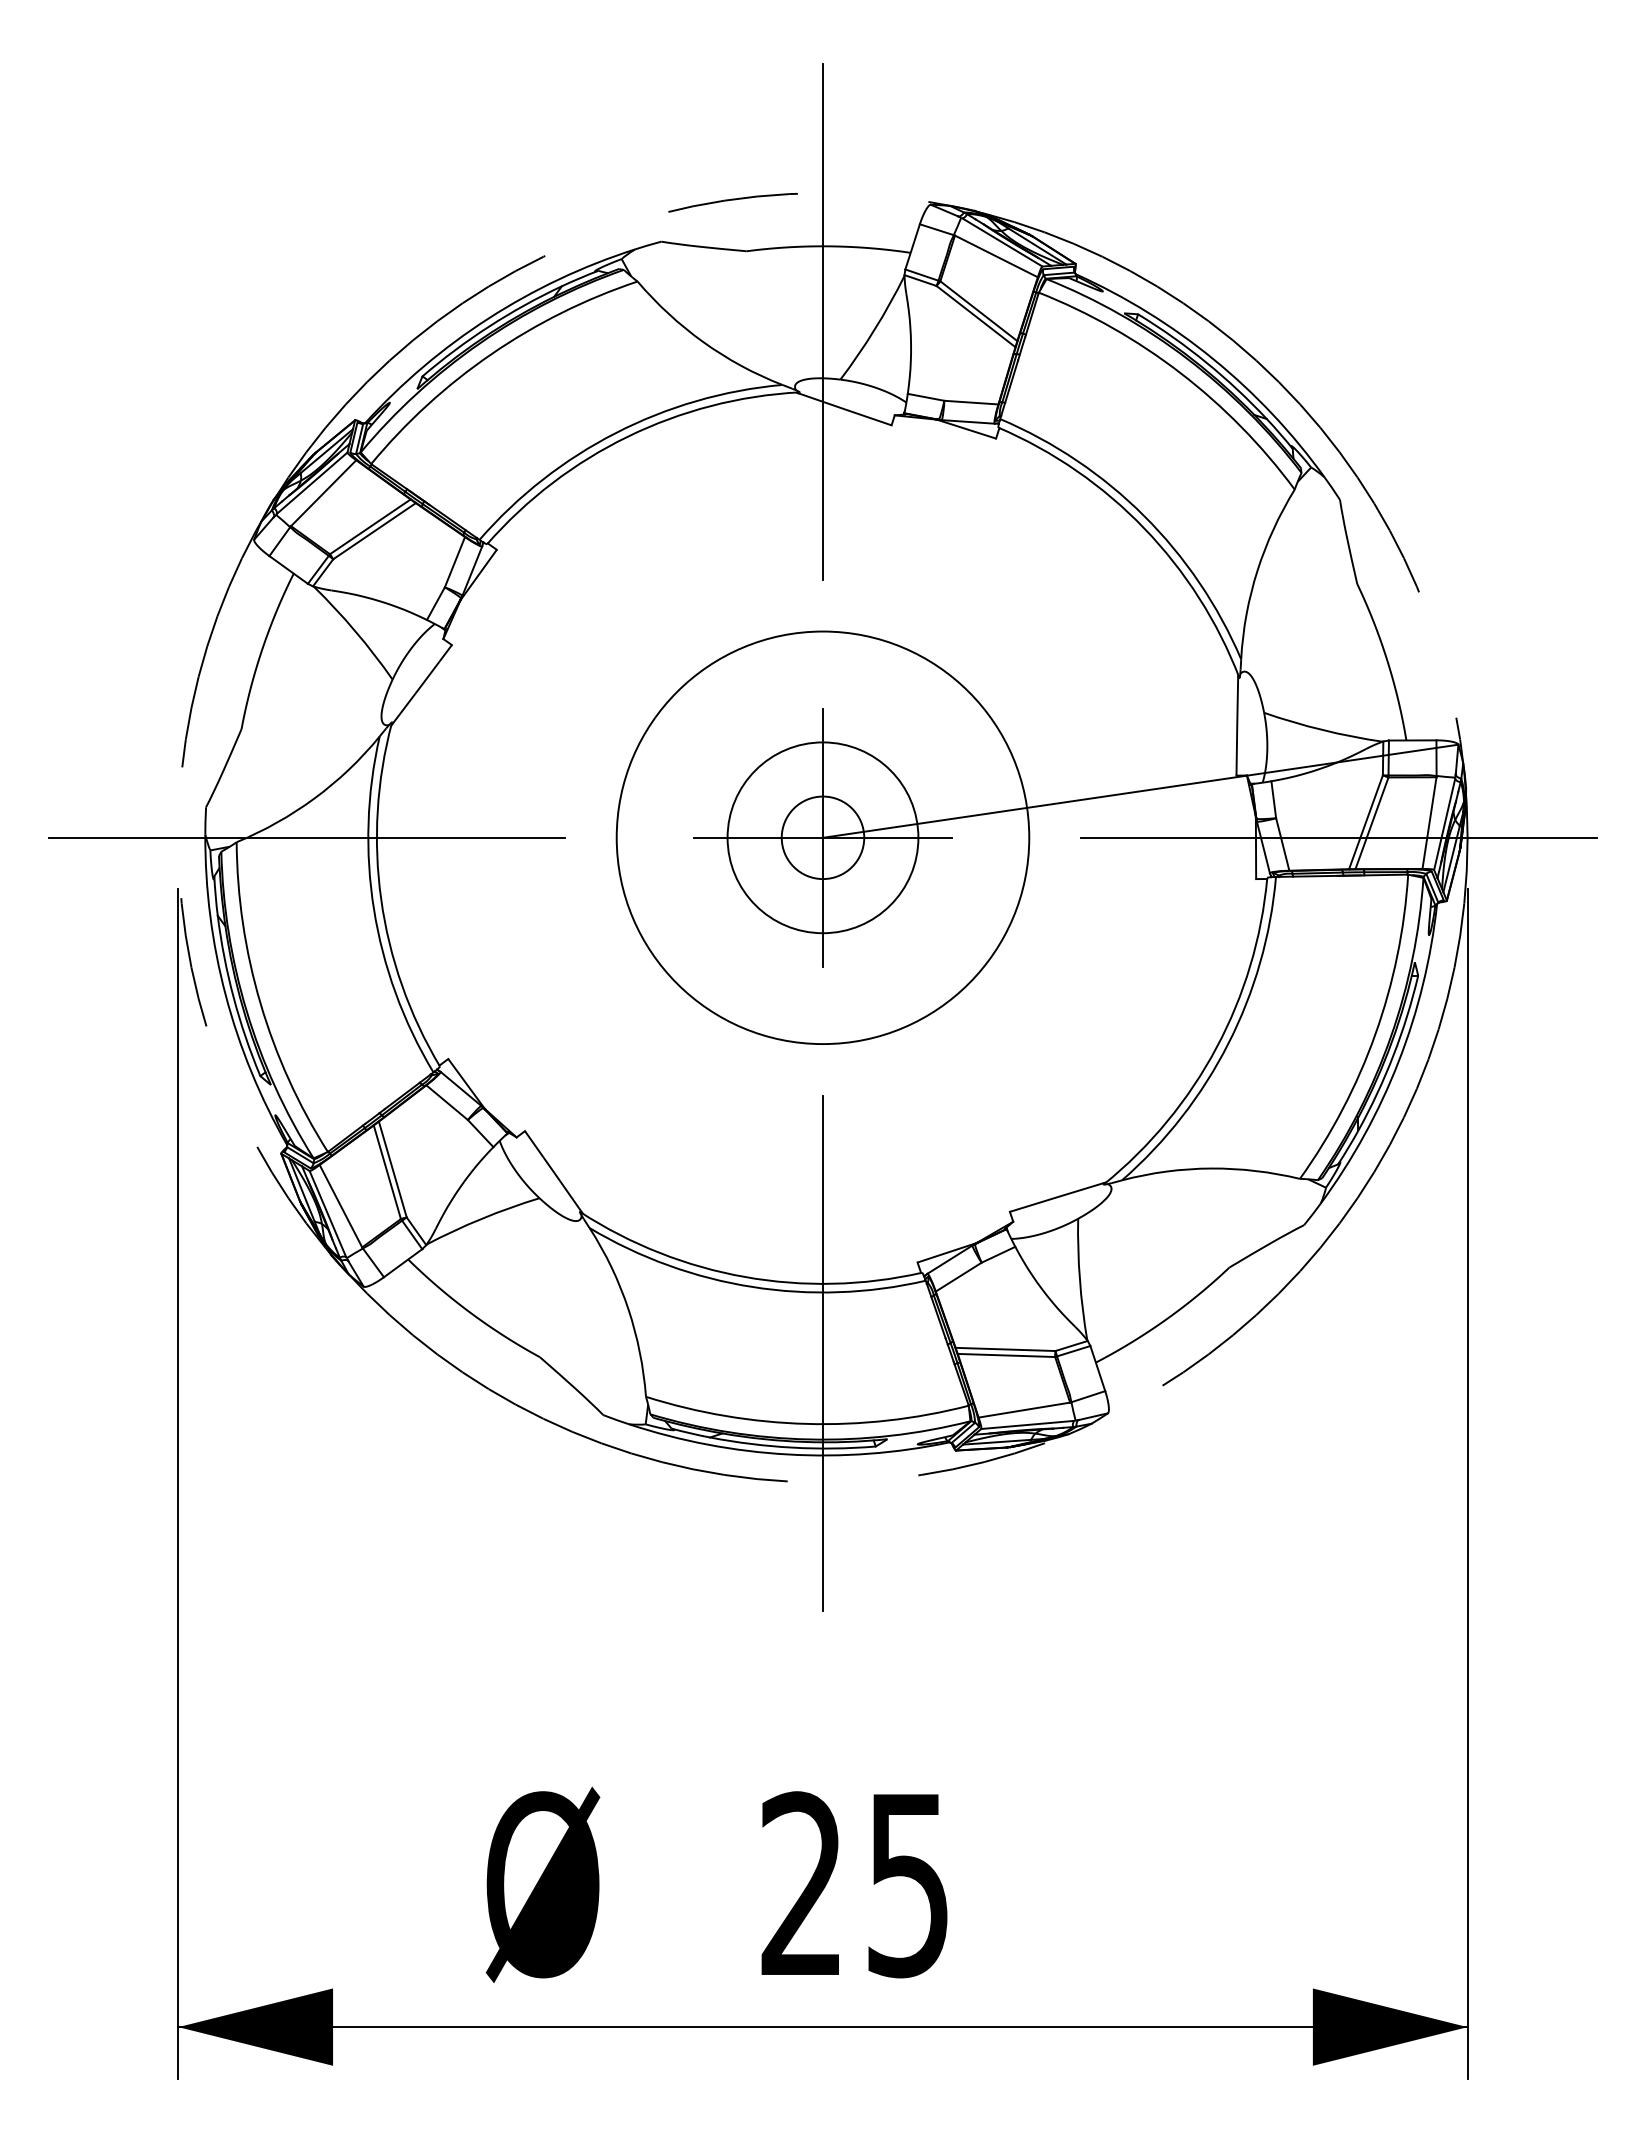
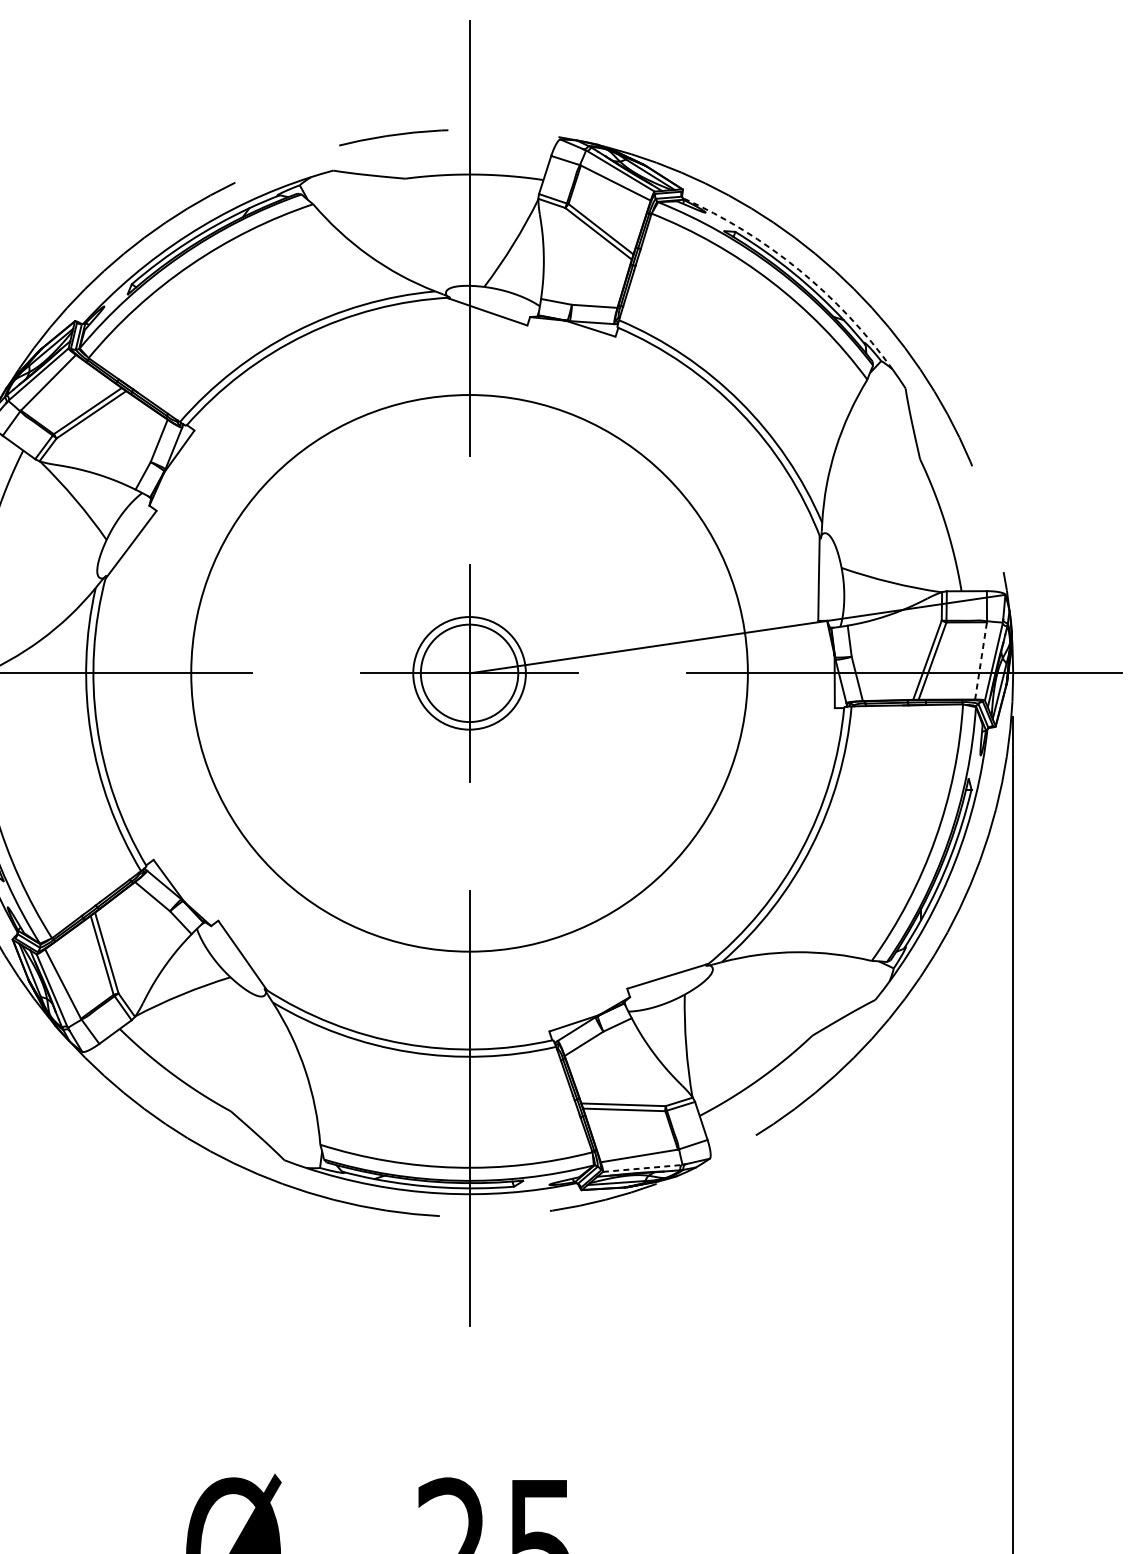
arc: (1213, 359) -> (798, 269), solid -> dashed
line: (1429, 822) -> (981, 660), solid -> dashed
circle: (822, 837) -> (469, 673), size x0.7
circle: (822, 837) -> (469, 673), size x1.4
circle: (822, 837) -> (469, 673), size x1.6
line: (1027, 1424) -> (642, 1168), solid -> dashed

